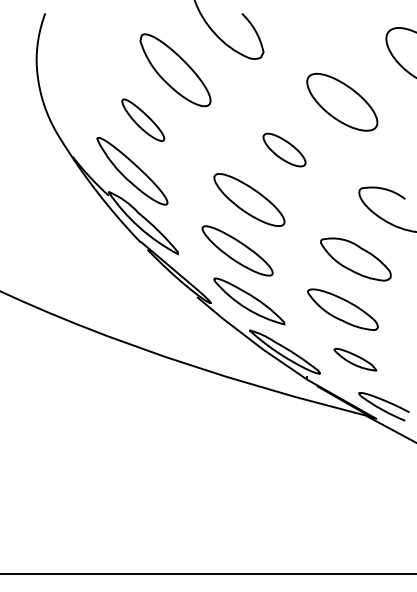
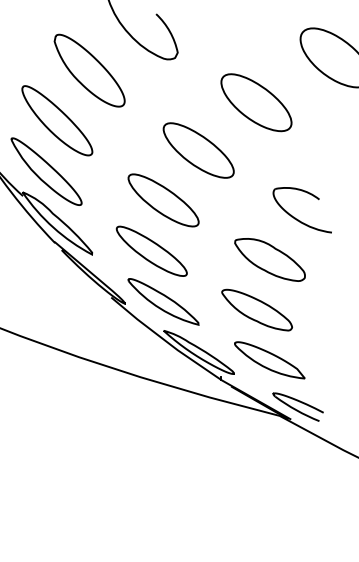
part: (143, 119) -> (57, 119), size x1.67
part: (284, 149) -> (198, 149), size x1.67
part: (355, 359) -> (269, 359), size x1.67

